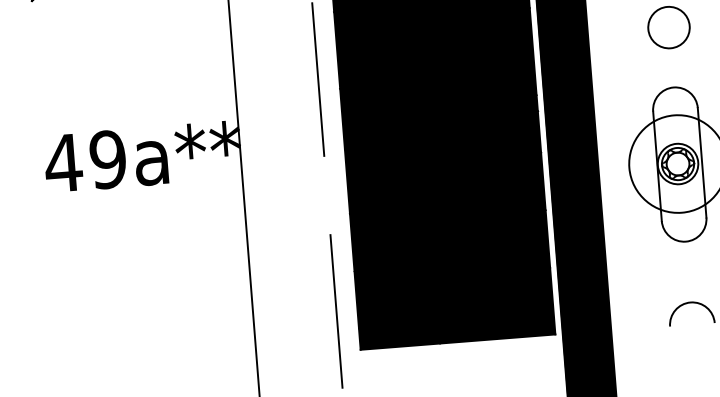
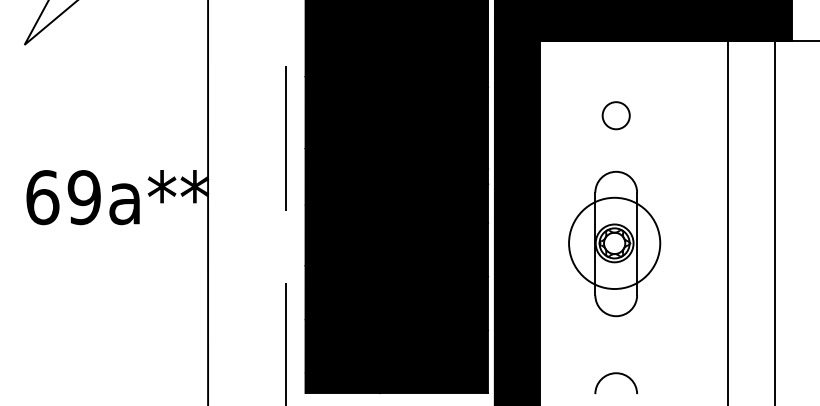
circle: (668, 27) -> (615, 115), size x0.7
text: (63, 163) -> (42, 197), 49a** -> 69a**

